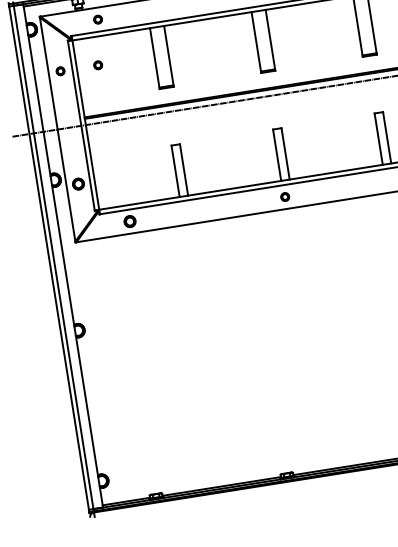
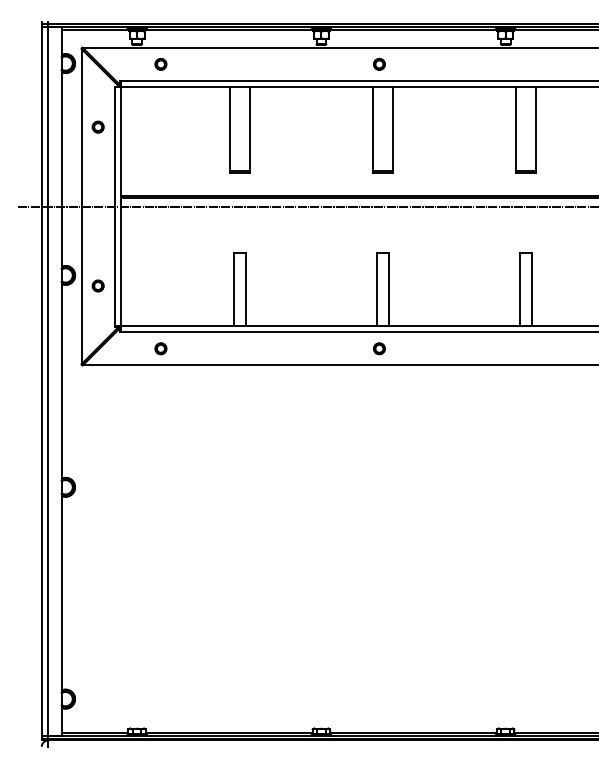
part: (97, 64) -> (150, 126), removed
part: (77, 183) -> (97, 285), size x0.71
part: (129, 221) -> (160, 348), size x0.71

